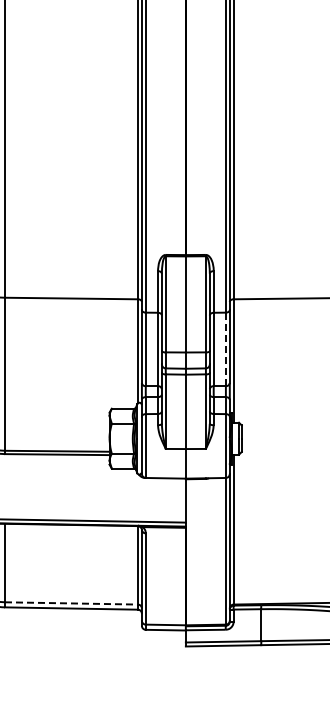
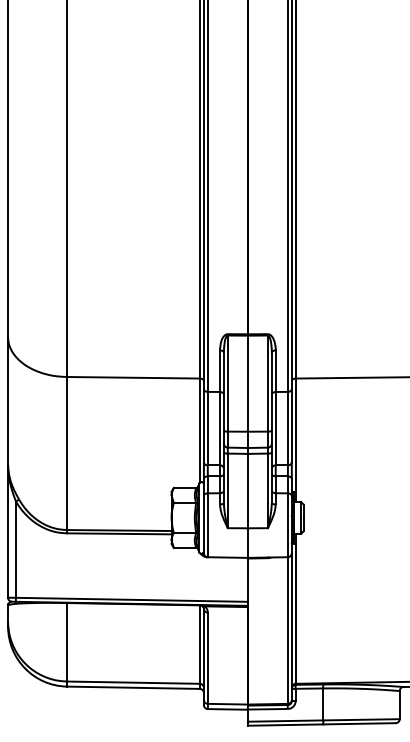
line: (225, 349) -> (287, 428), dashed -> solid
line: (71, 603) -> (133, 682), dashed -> solid

